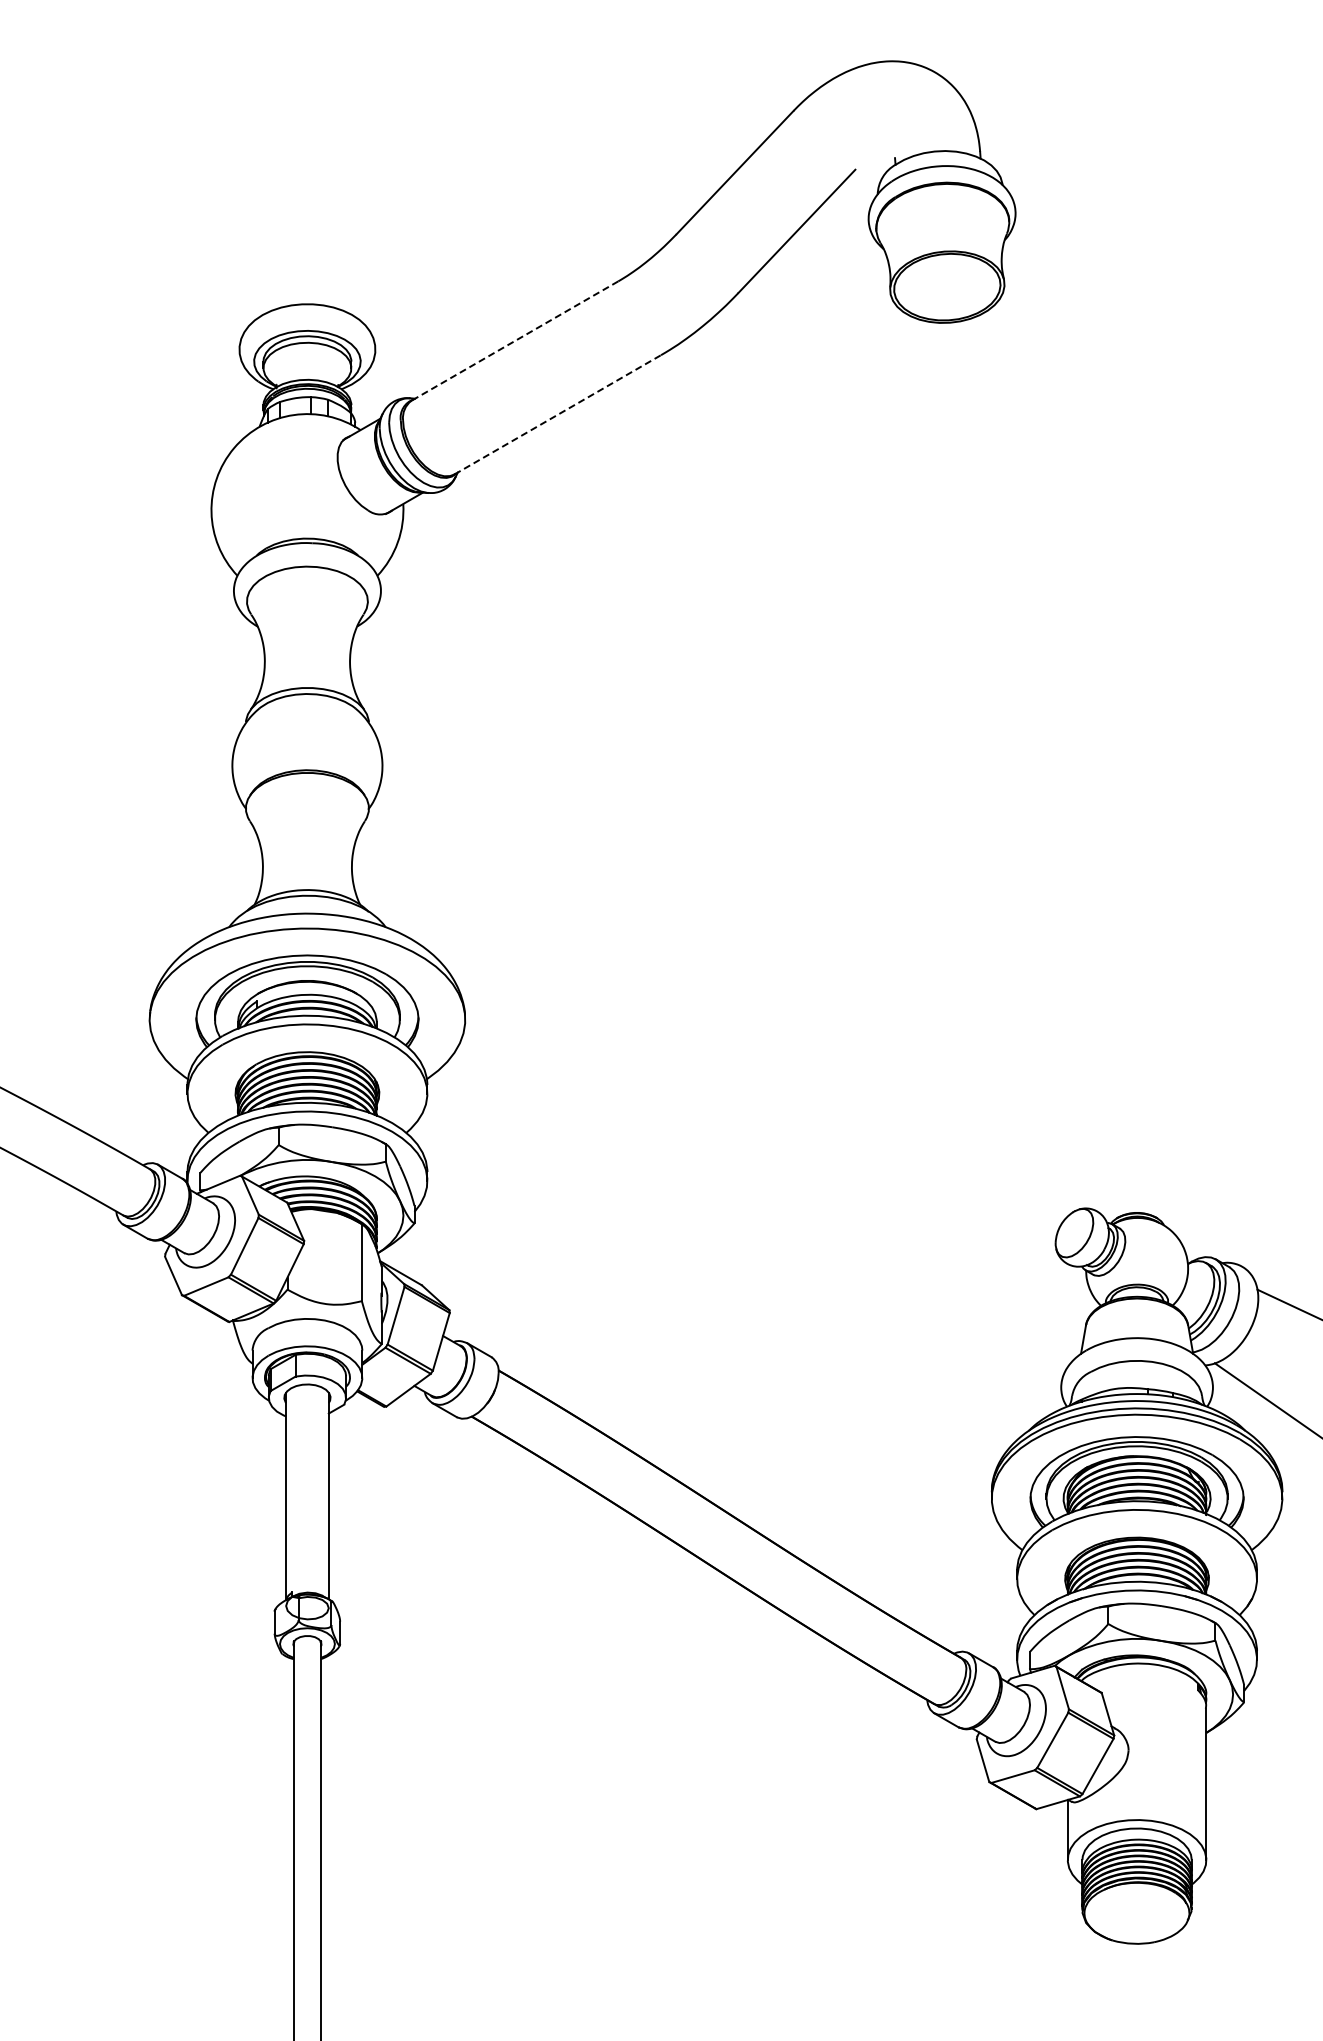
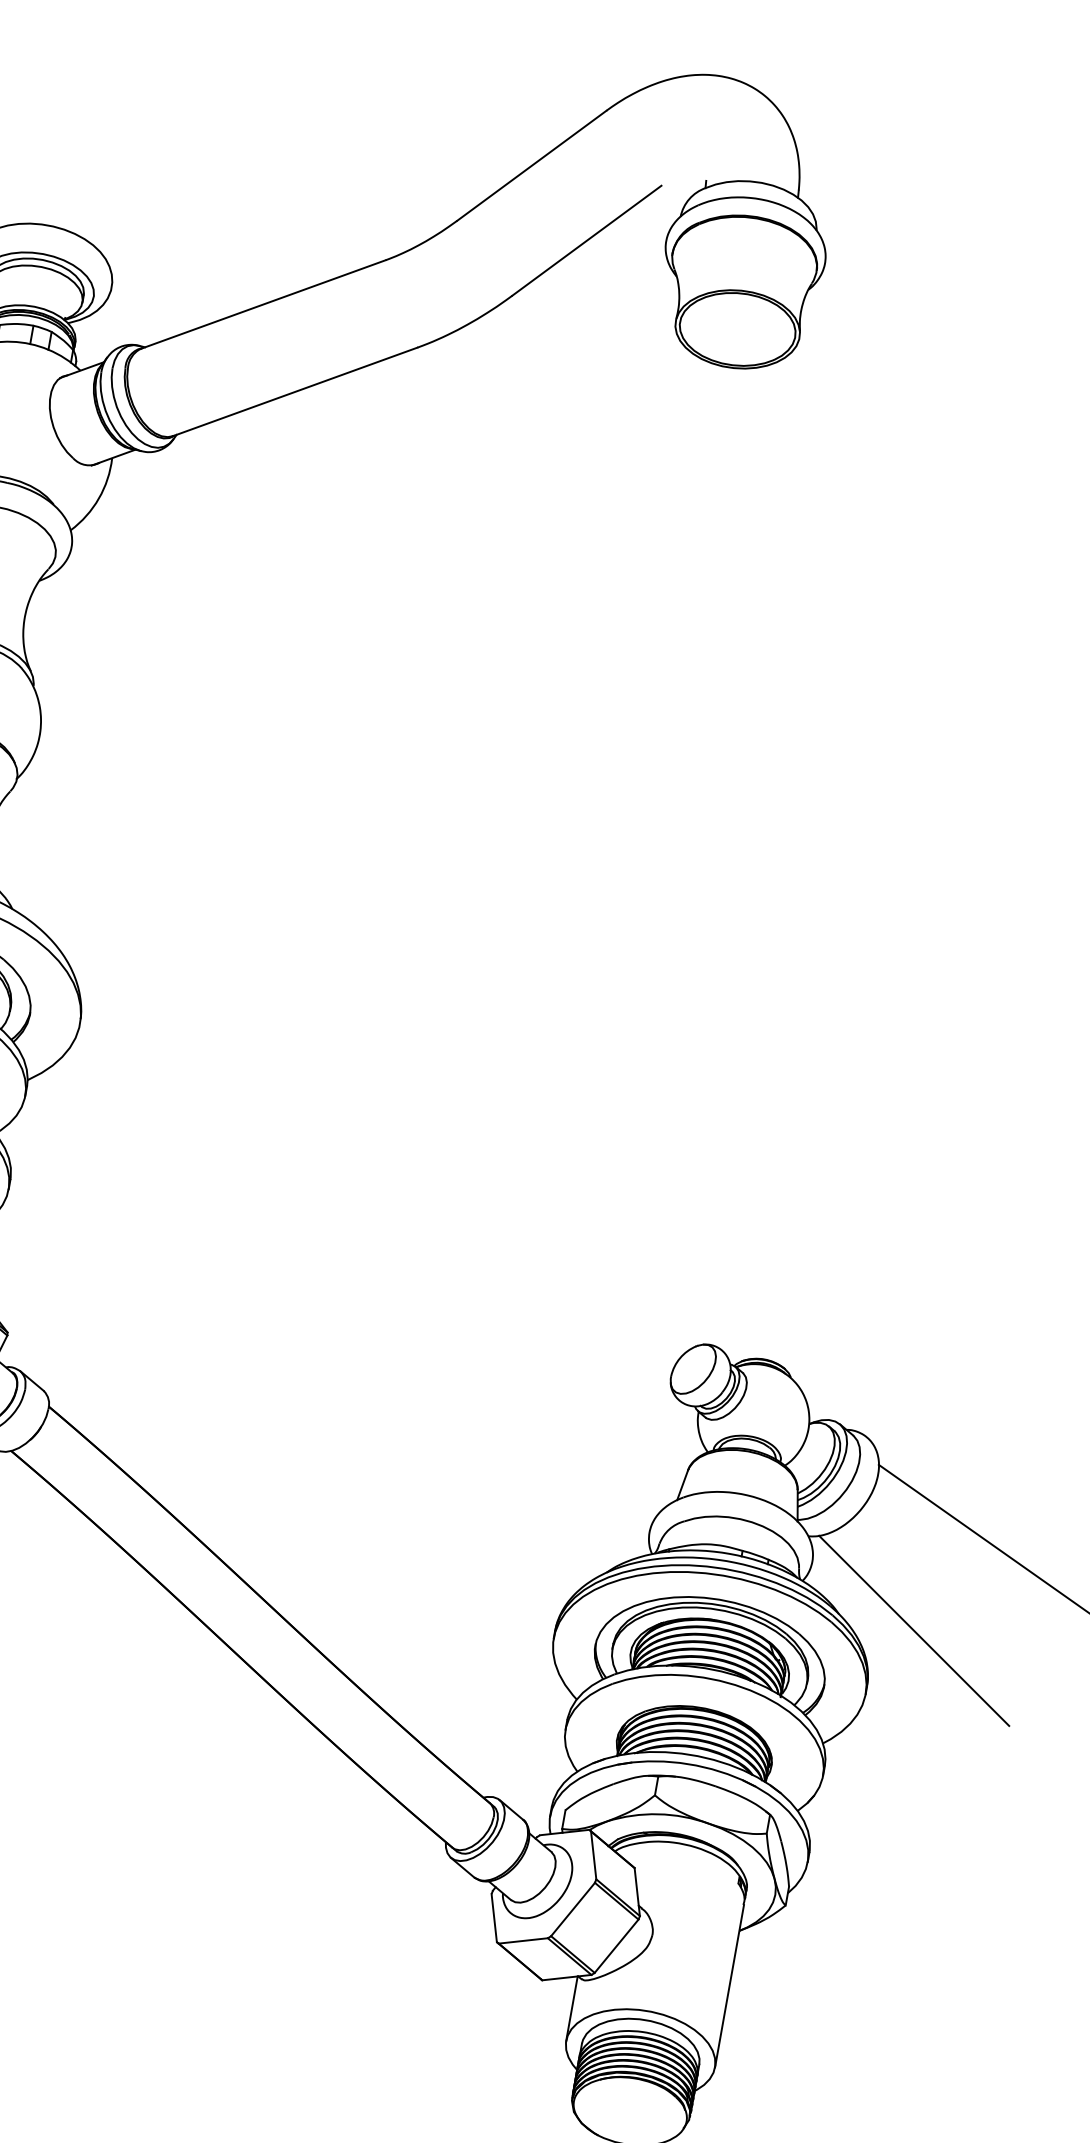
line: (514, 341) -> (262, 304), dashed -> solid
line: (558, 414) -> (295, 391), dashed -> solid

